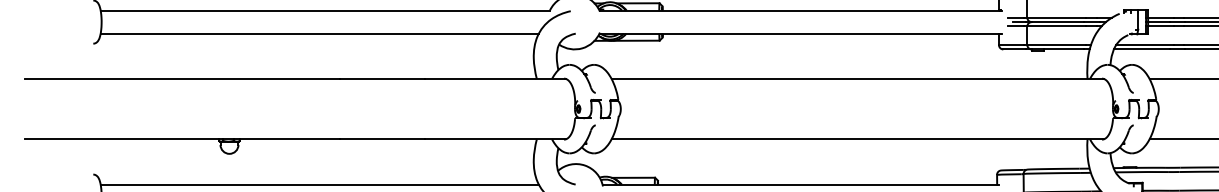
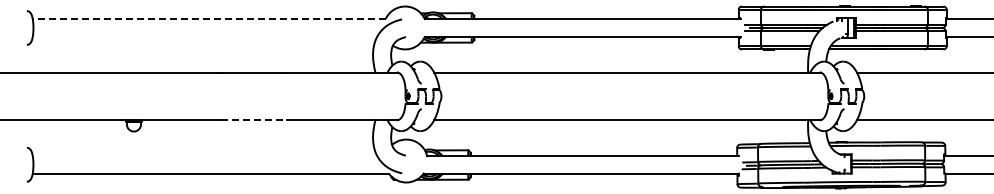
line: (325, 10) -> (209, 18), solid -> dashed
line: (319, 34) -> (204, 37), removed
line: (382, 139) -> (254, 120), solid -> dashed
line: (319, 184) -> (204, 155), removed

